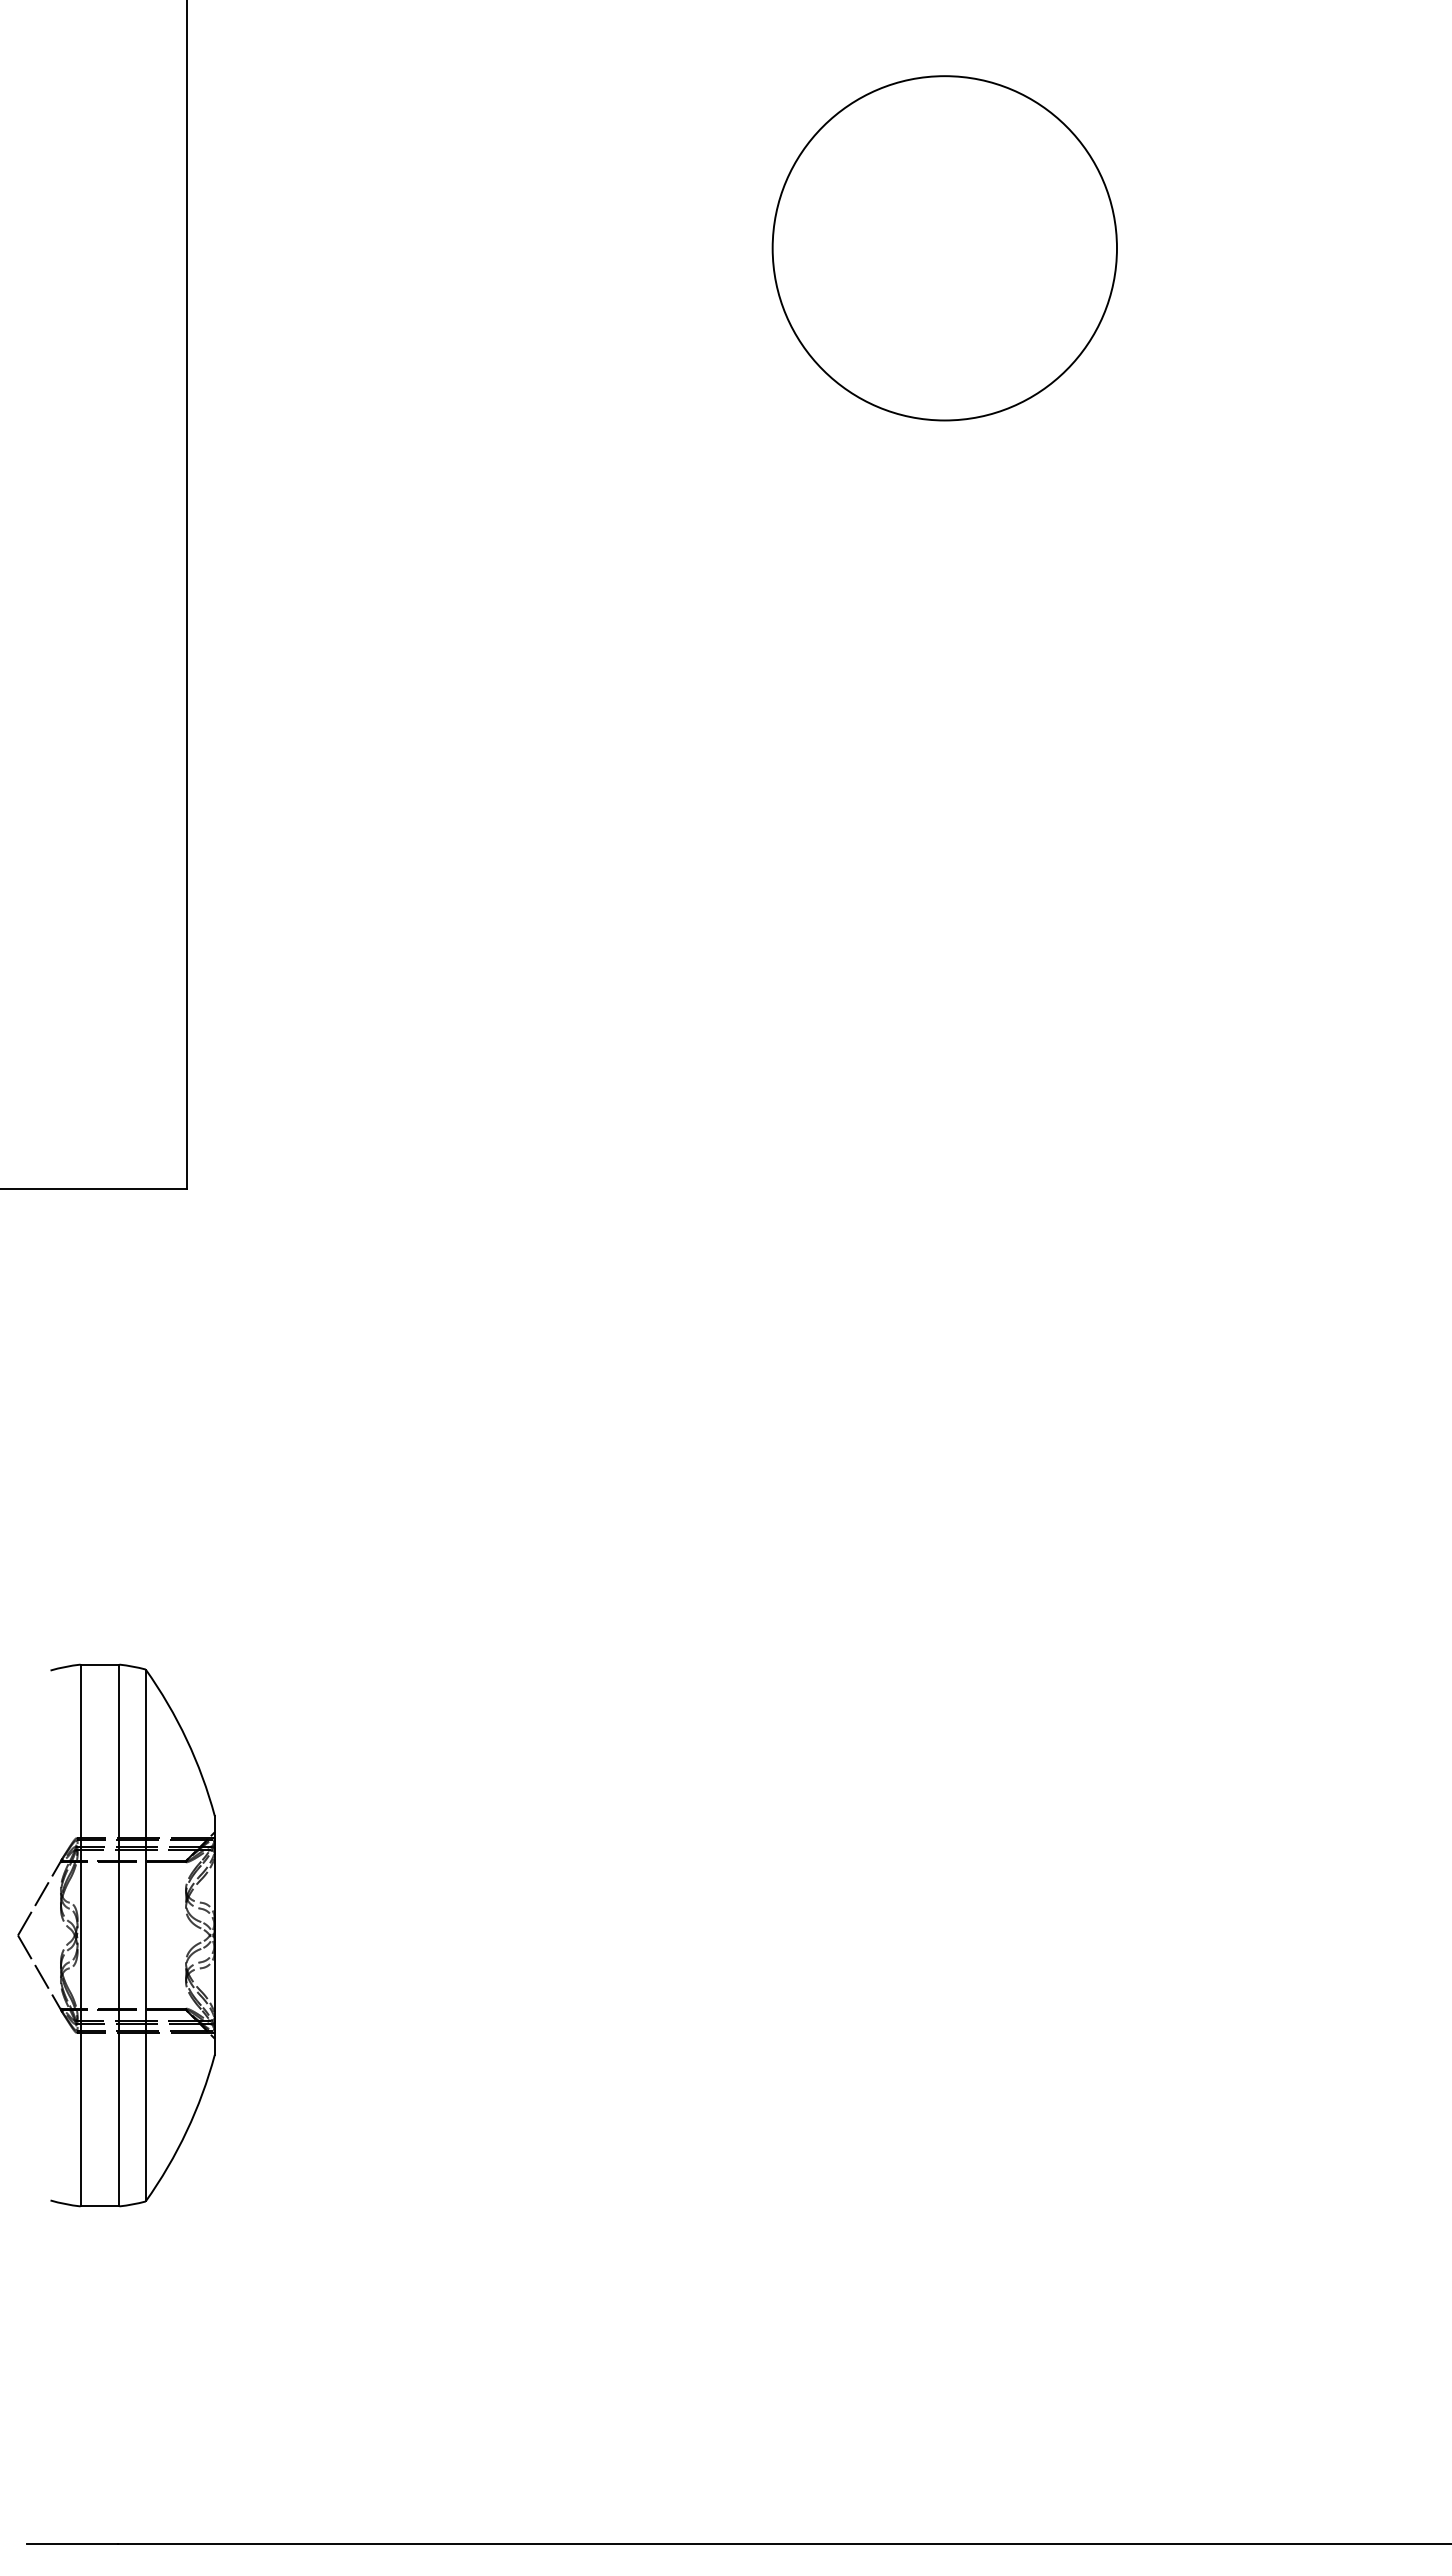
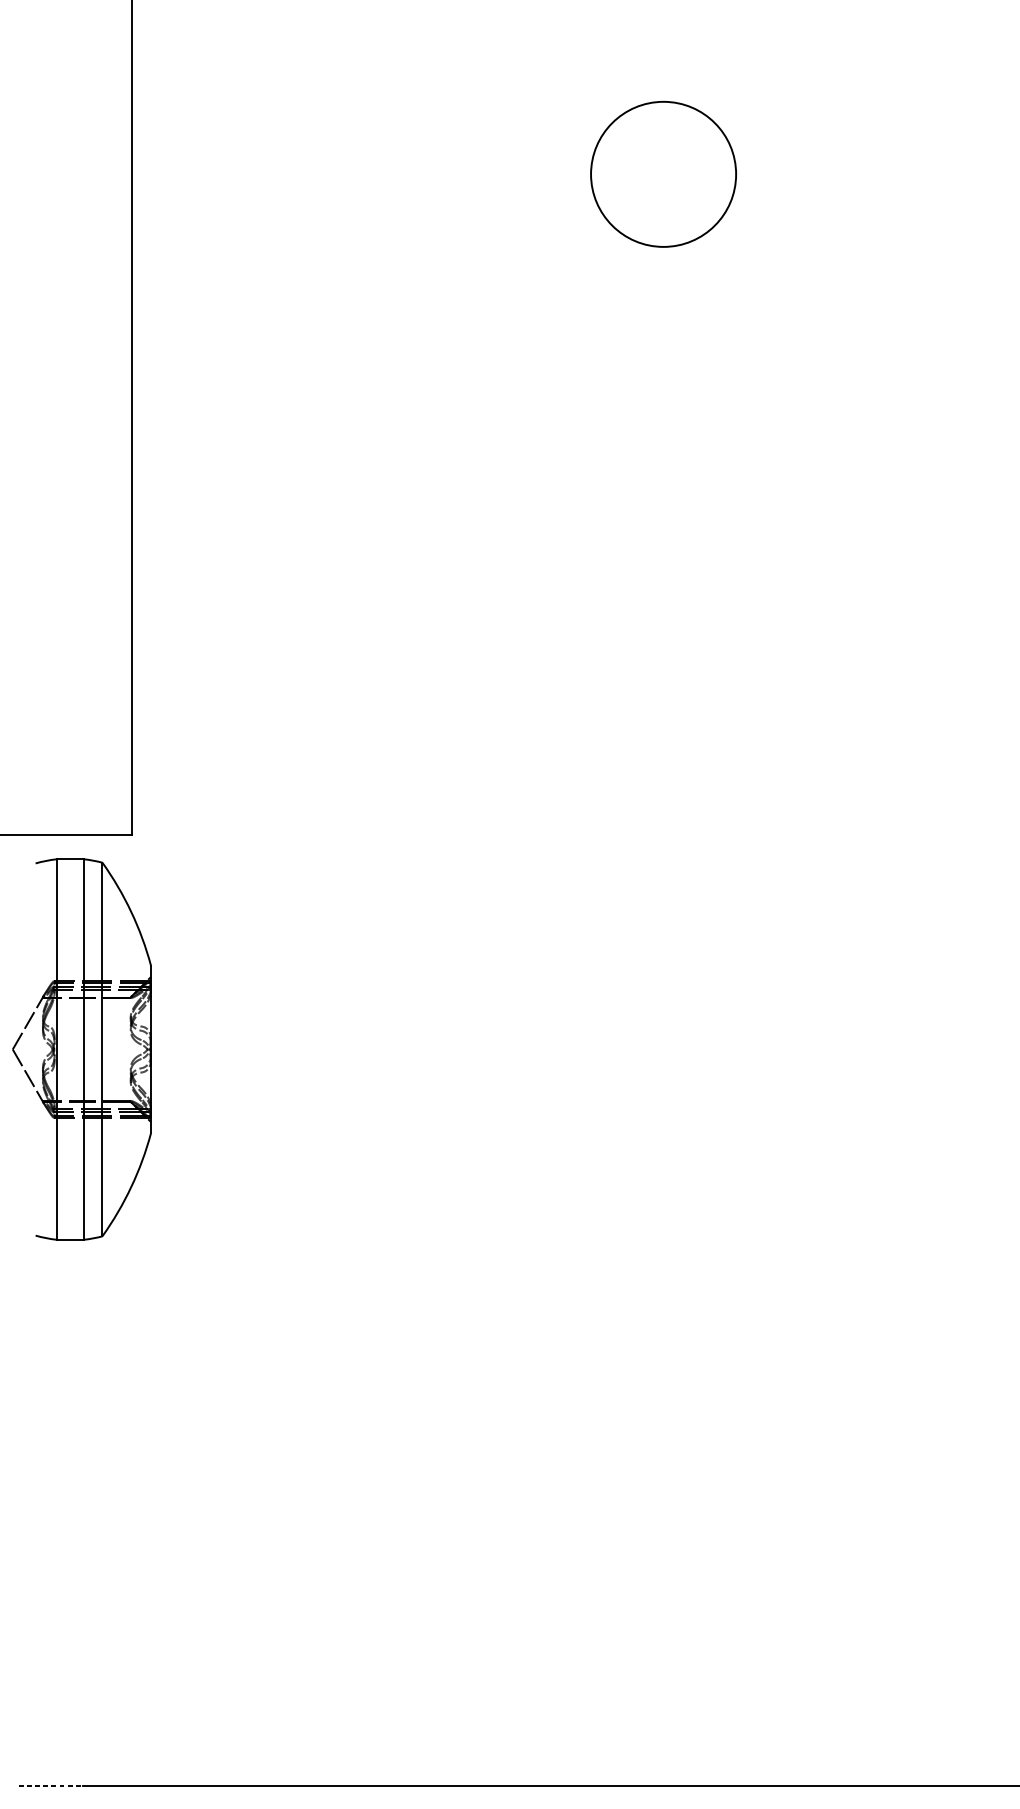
circle: (944, 248) -> (663, 174), size x0.6
part: (116, 1935) -> (81, 1049), moved
line: (72, 2543) -> (51, 1786), solid -> dashed

